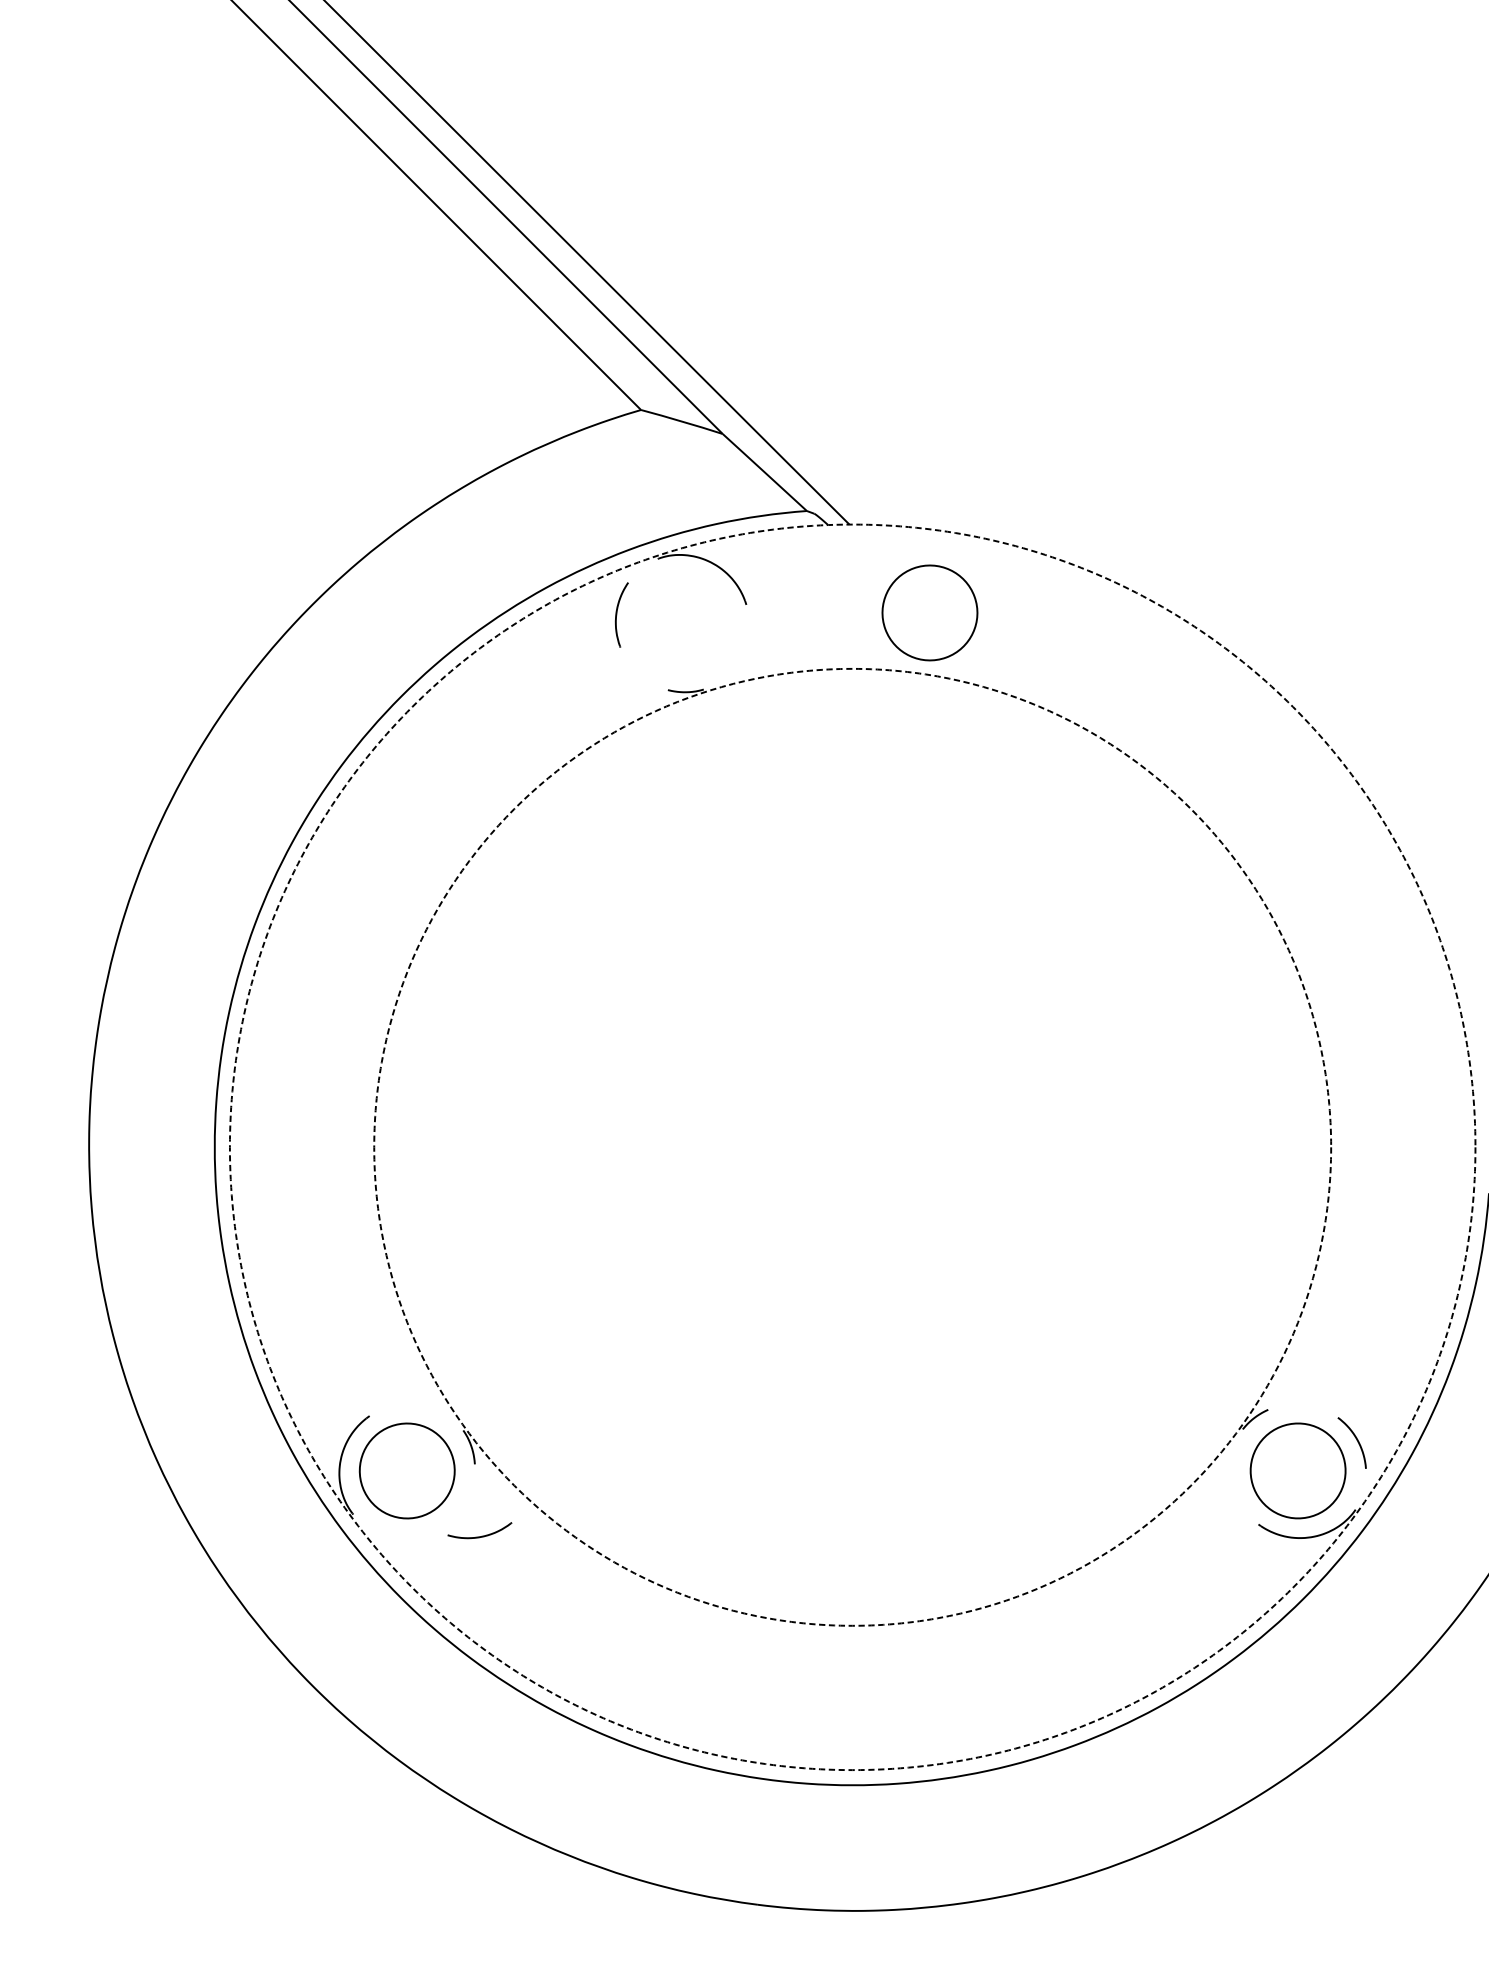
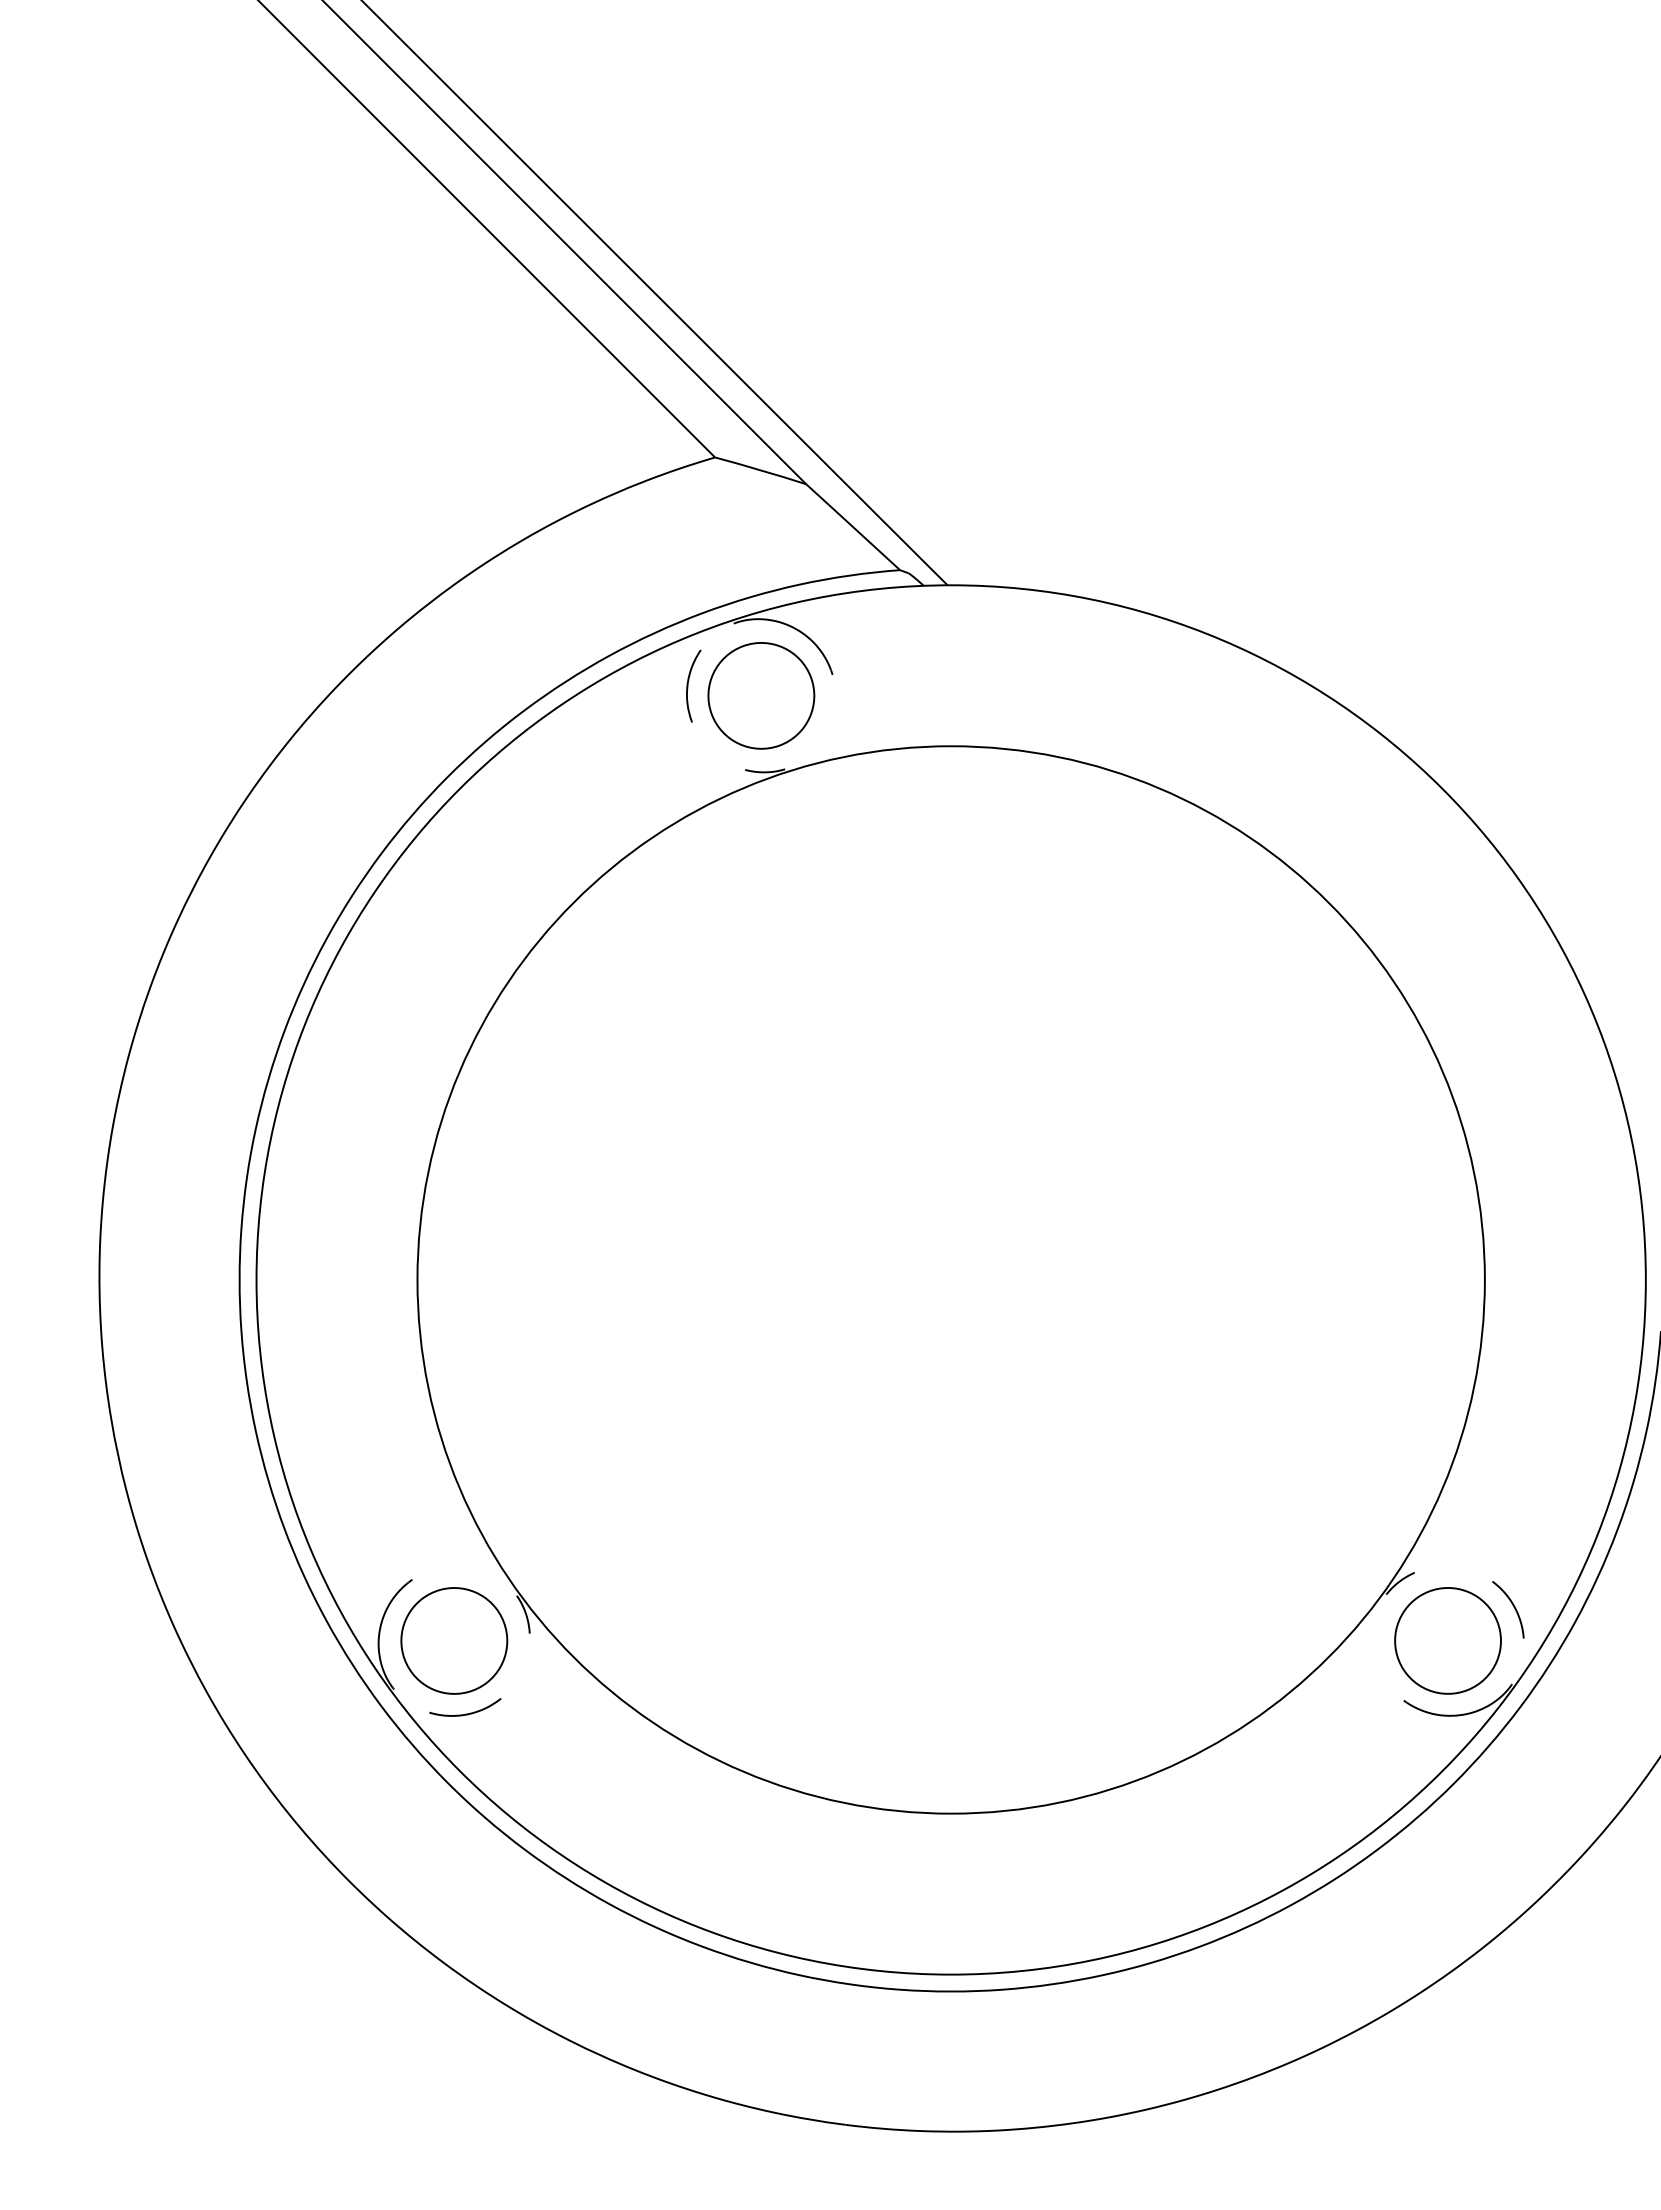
part: (930, 612) -> (761, 695), moved
circle: (852, 1146) -> (950, 1279), dashed -> solid
circle: (852, 1146) -> (950, 1279), dashed -> solid
part: (480, 1530) -> (465, 1707), moved

